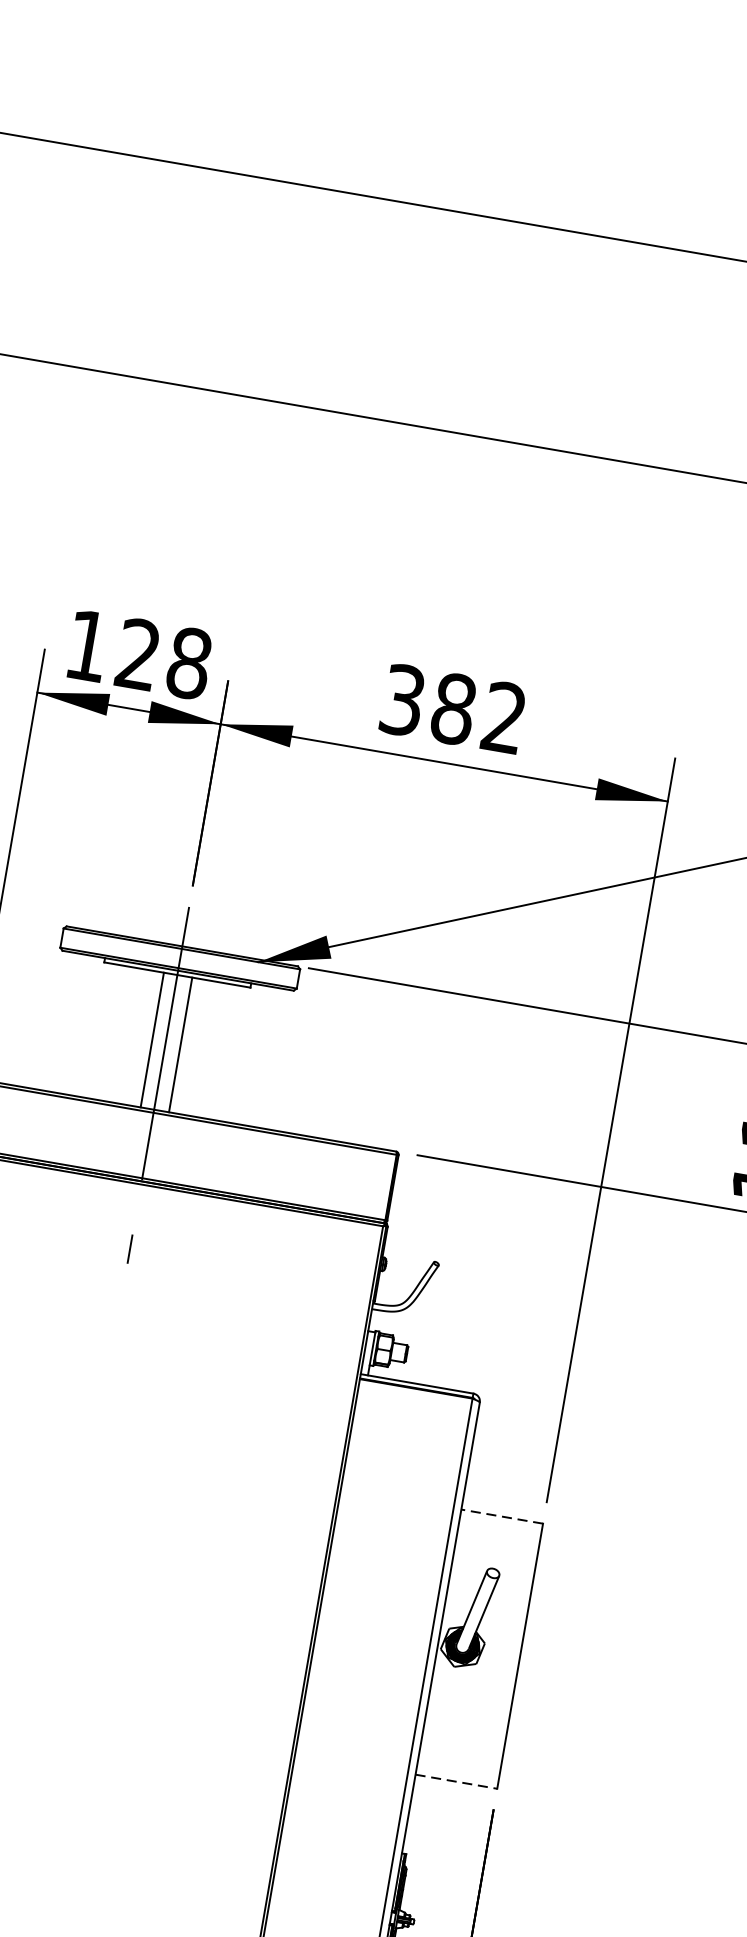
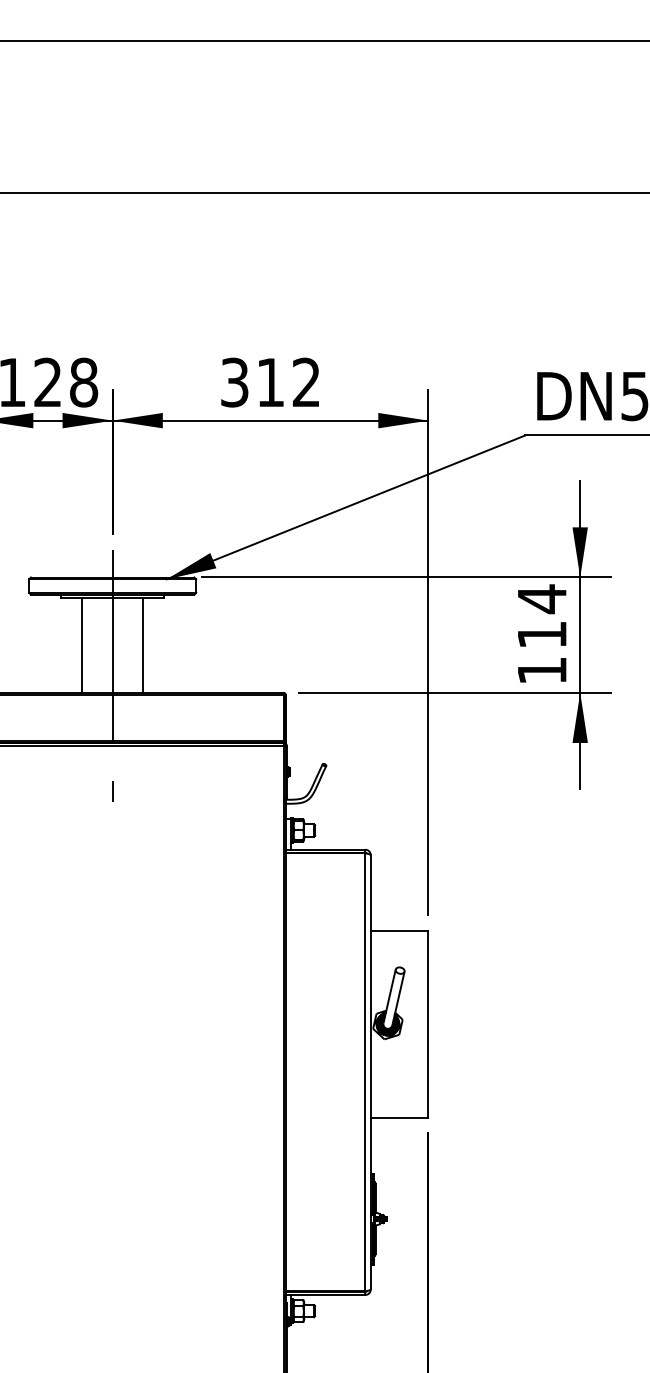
text: (453, 708) -> (270, 382), 382 -> 312
line: (152, 1038) -> (82, 644), moved
line: (181, 1043) -> (143, 644), moved
line: (502, 1516) -> (399, 930), dashed -> solid
line: (456, 1781) -> (399, 1117), dashed -> solid

